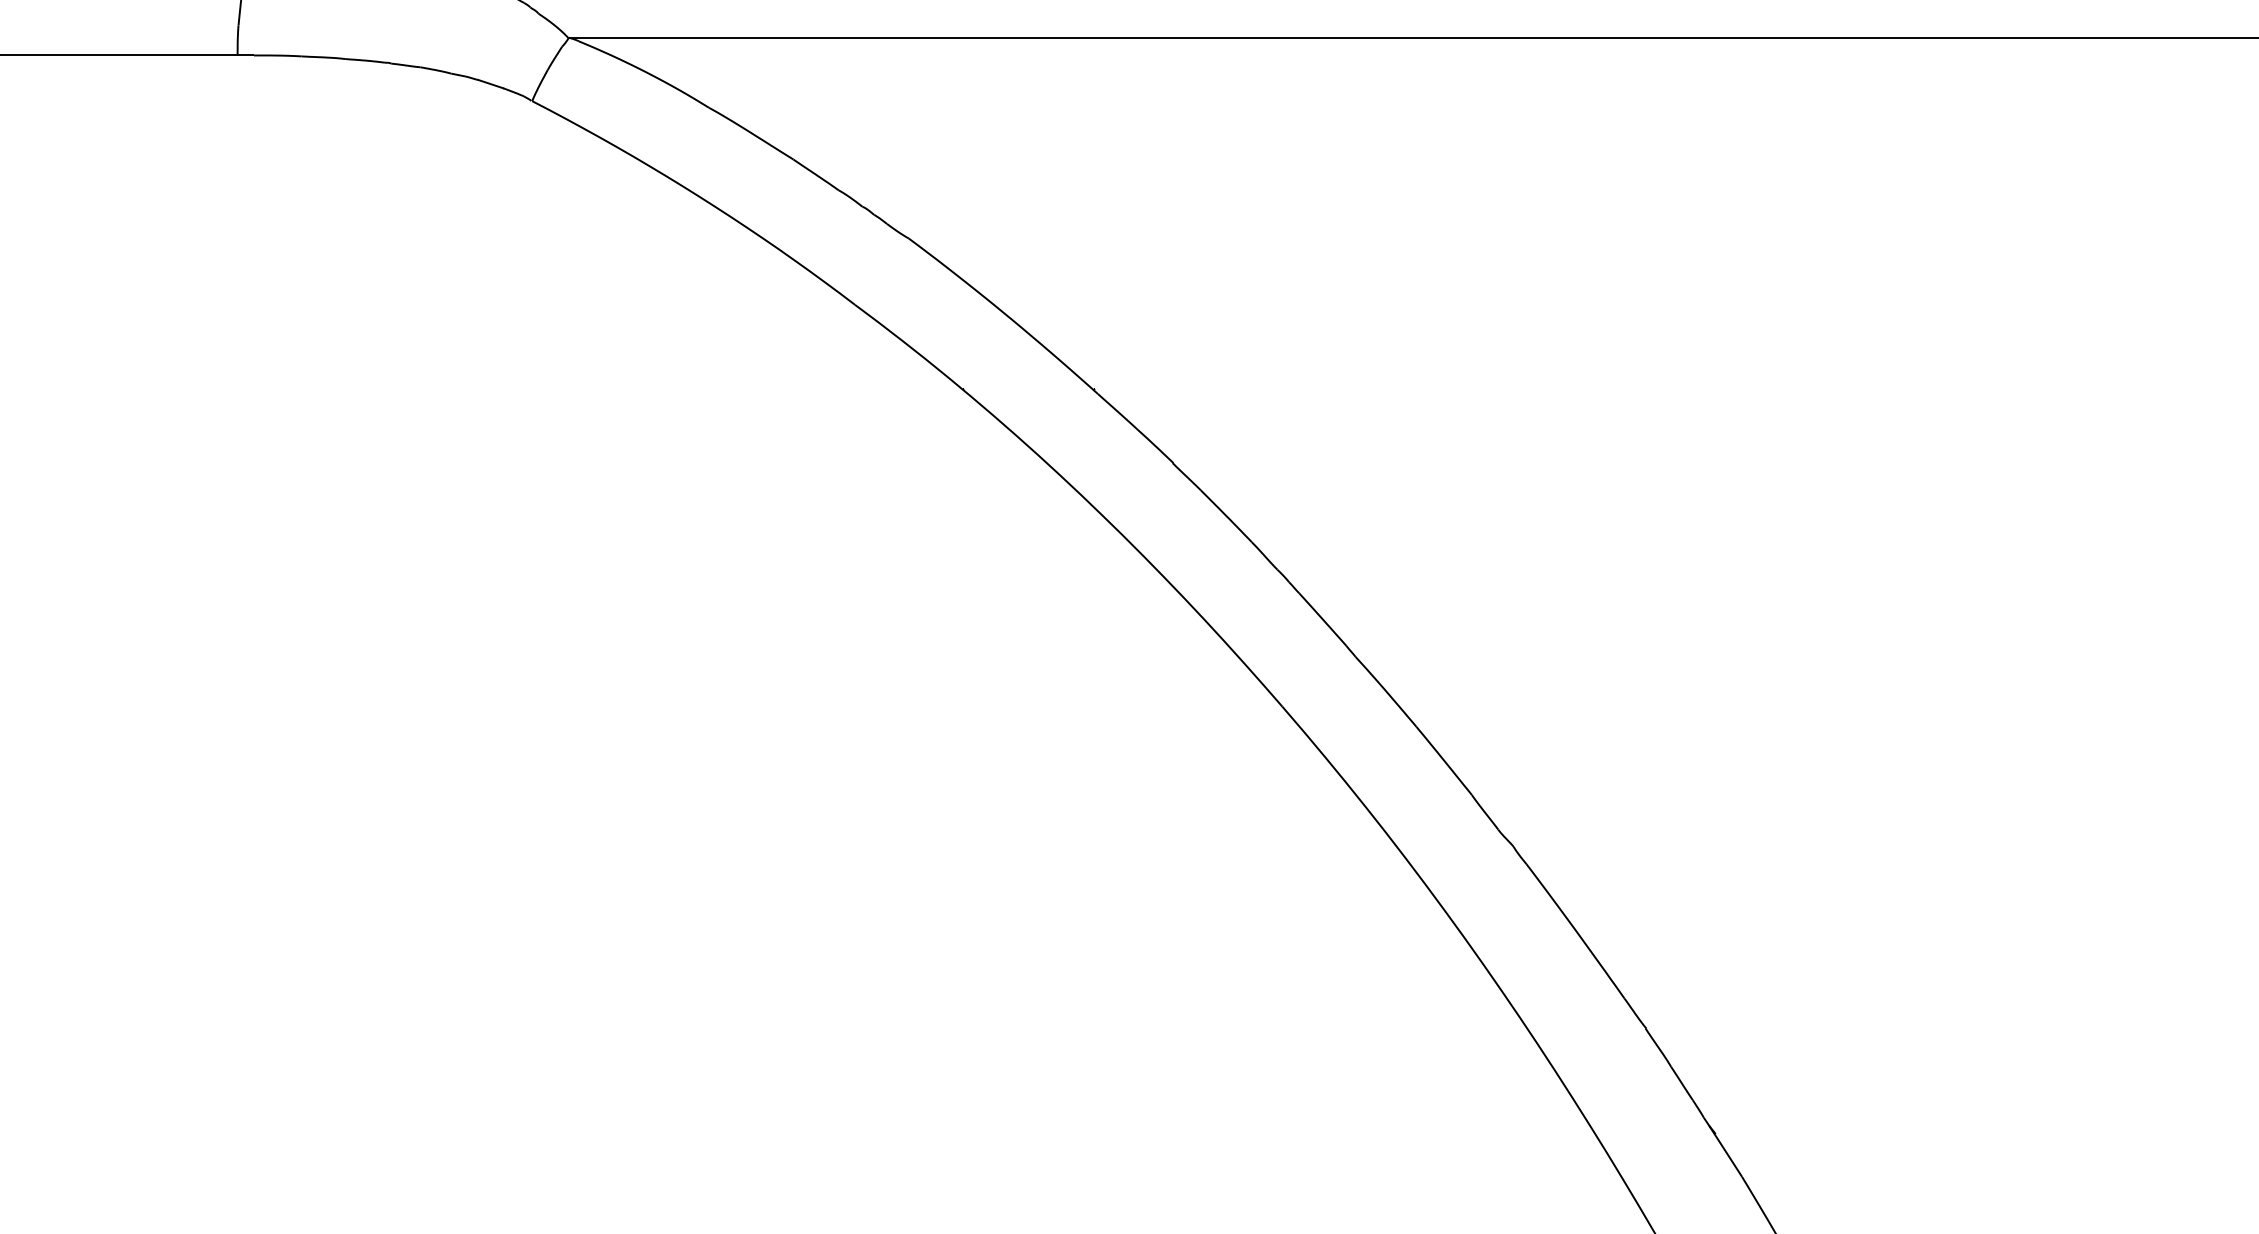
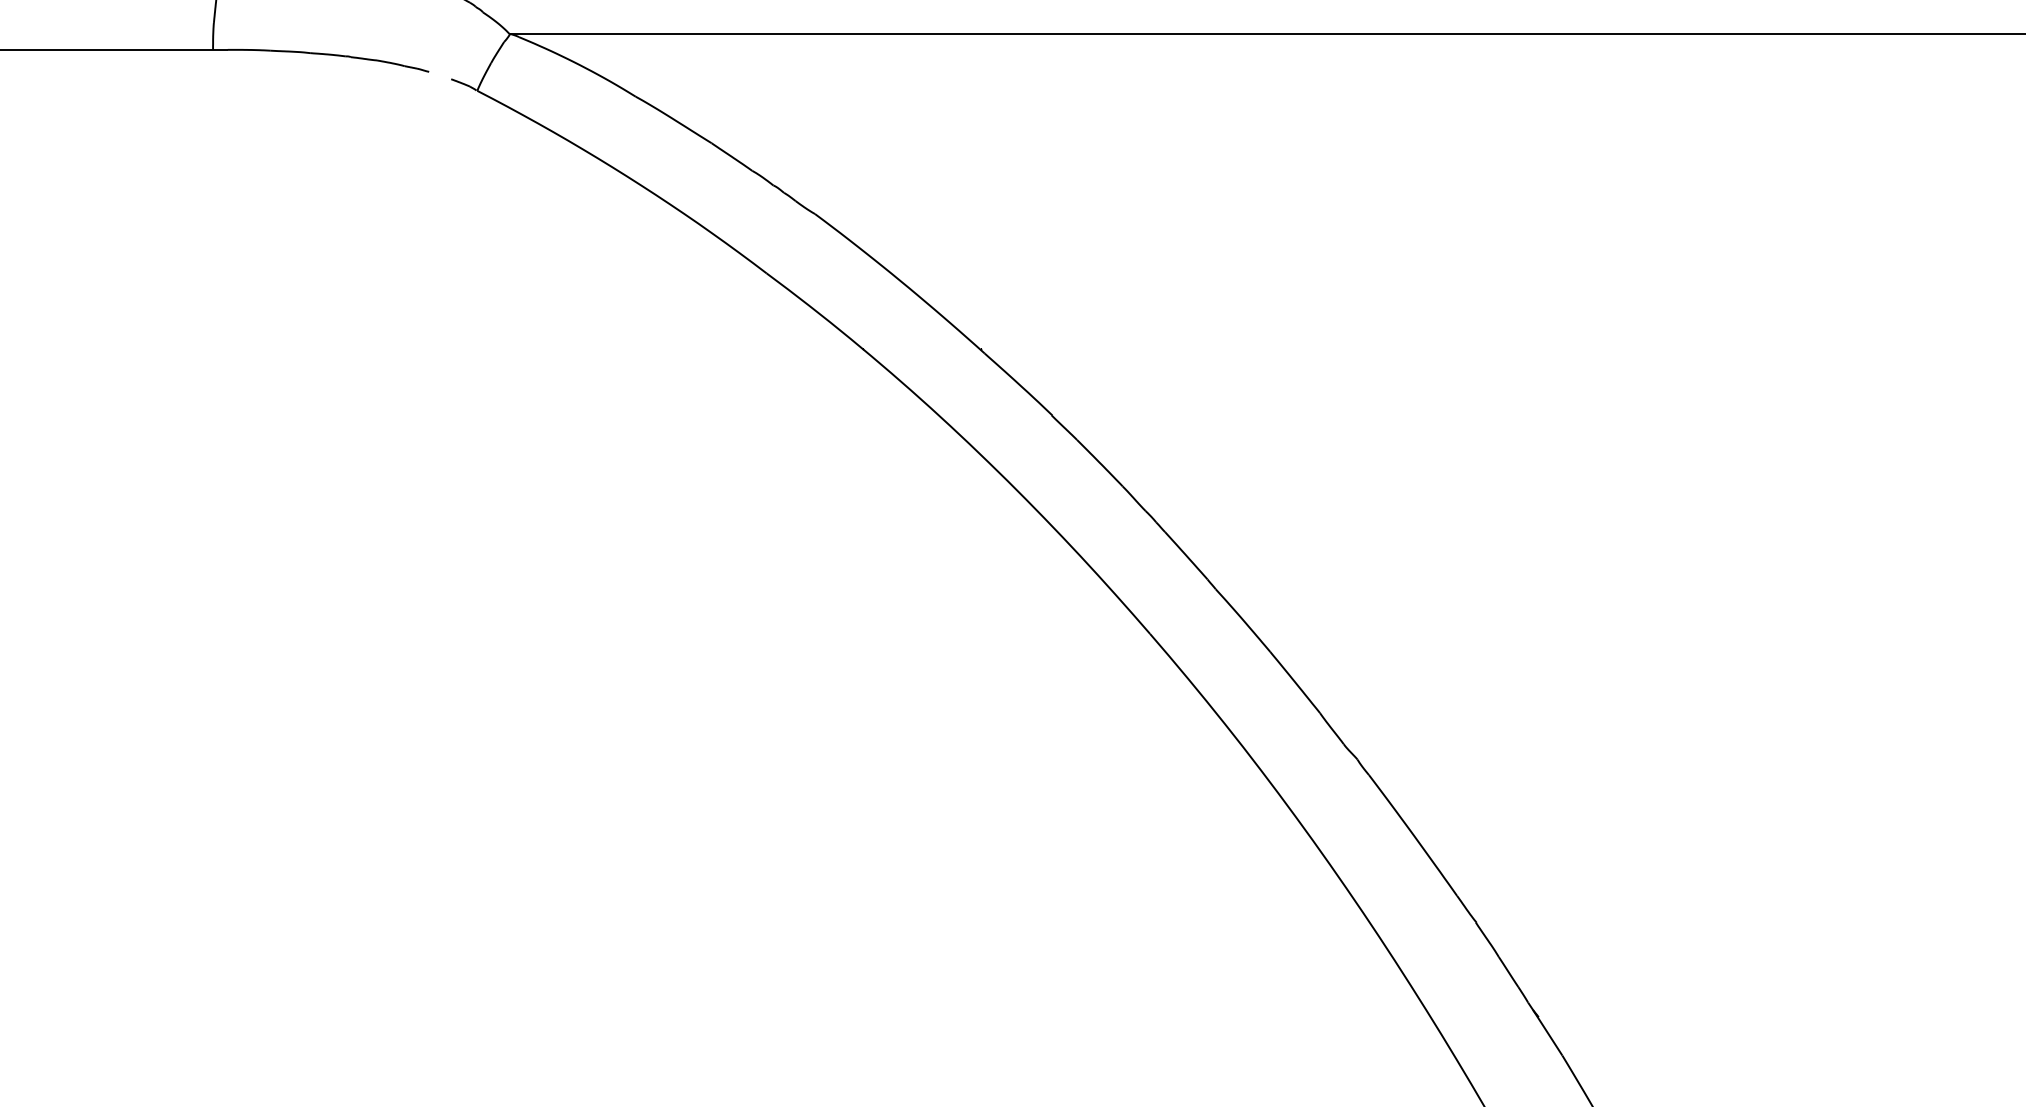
line: (490, 84) -> (439, 75), removed

